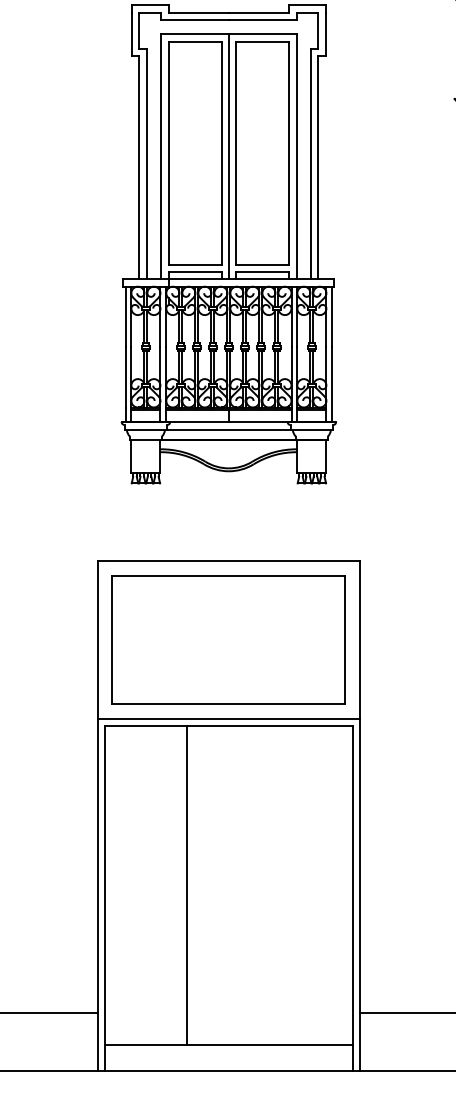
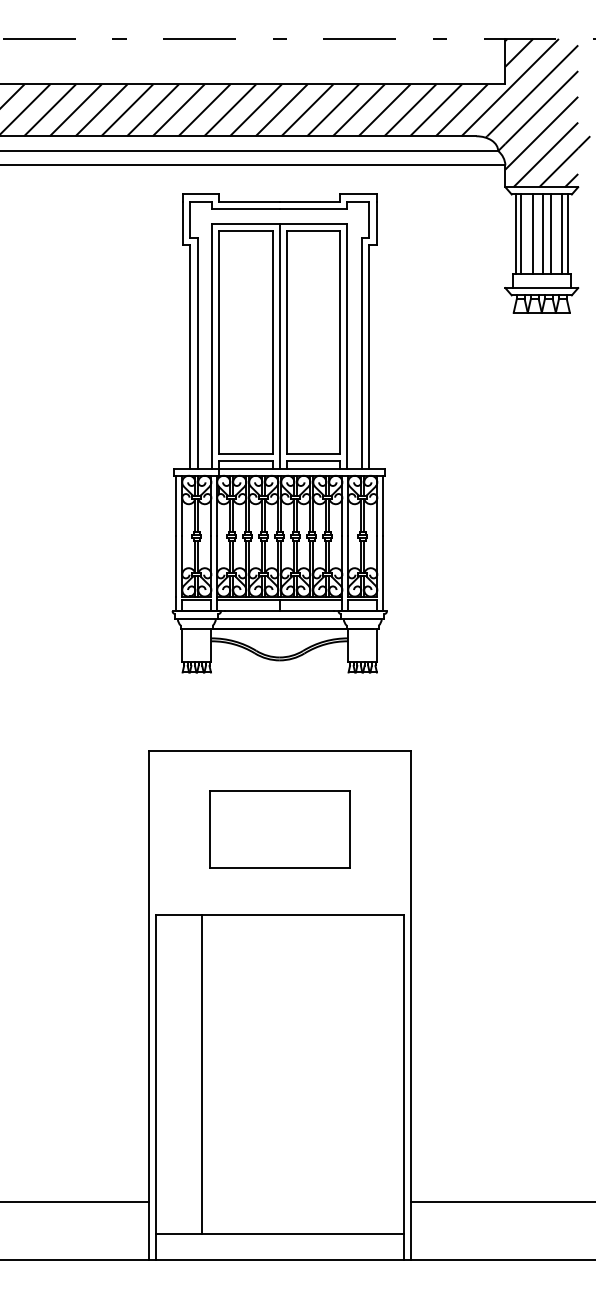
part: (228, 639) -> (279, 828), size x0.6
line: (228, 718) -> (279, 907), removed
line: (186, 885) -> (201, 1074), moved

